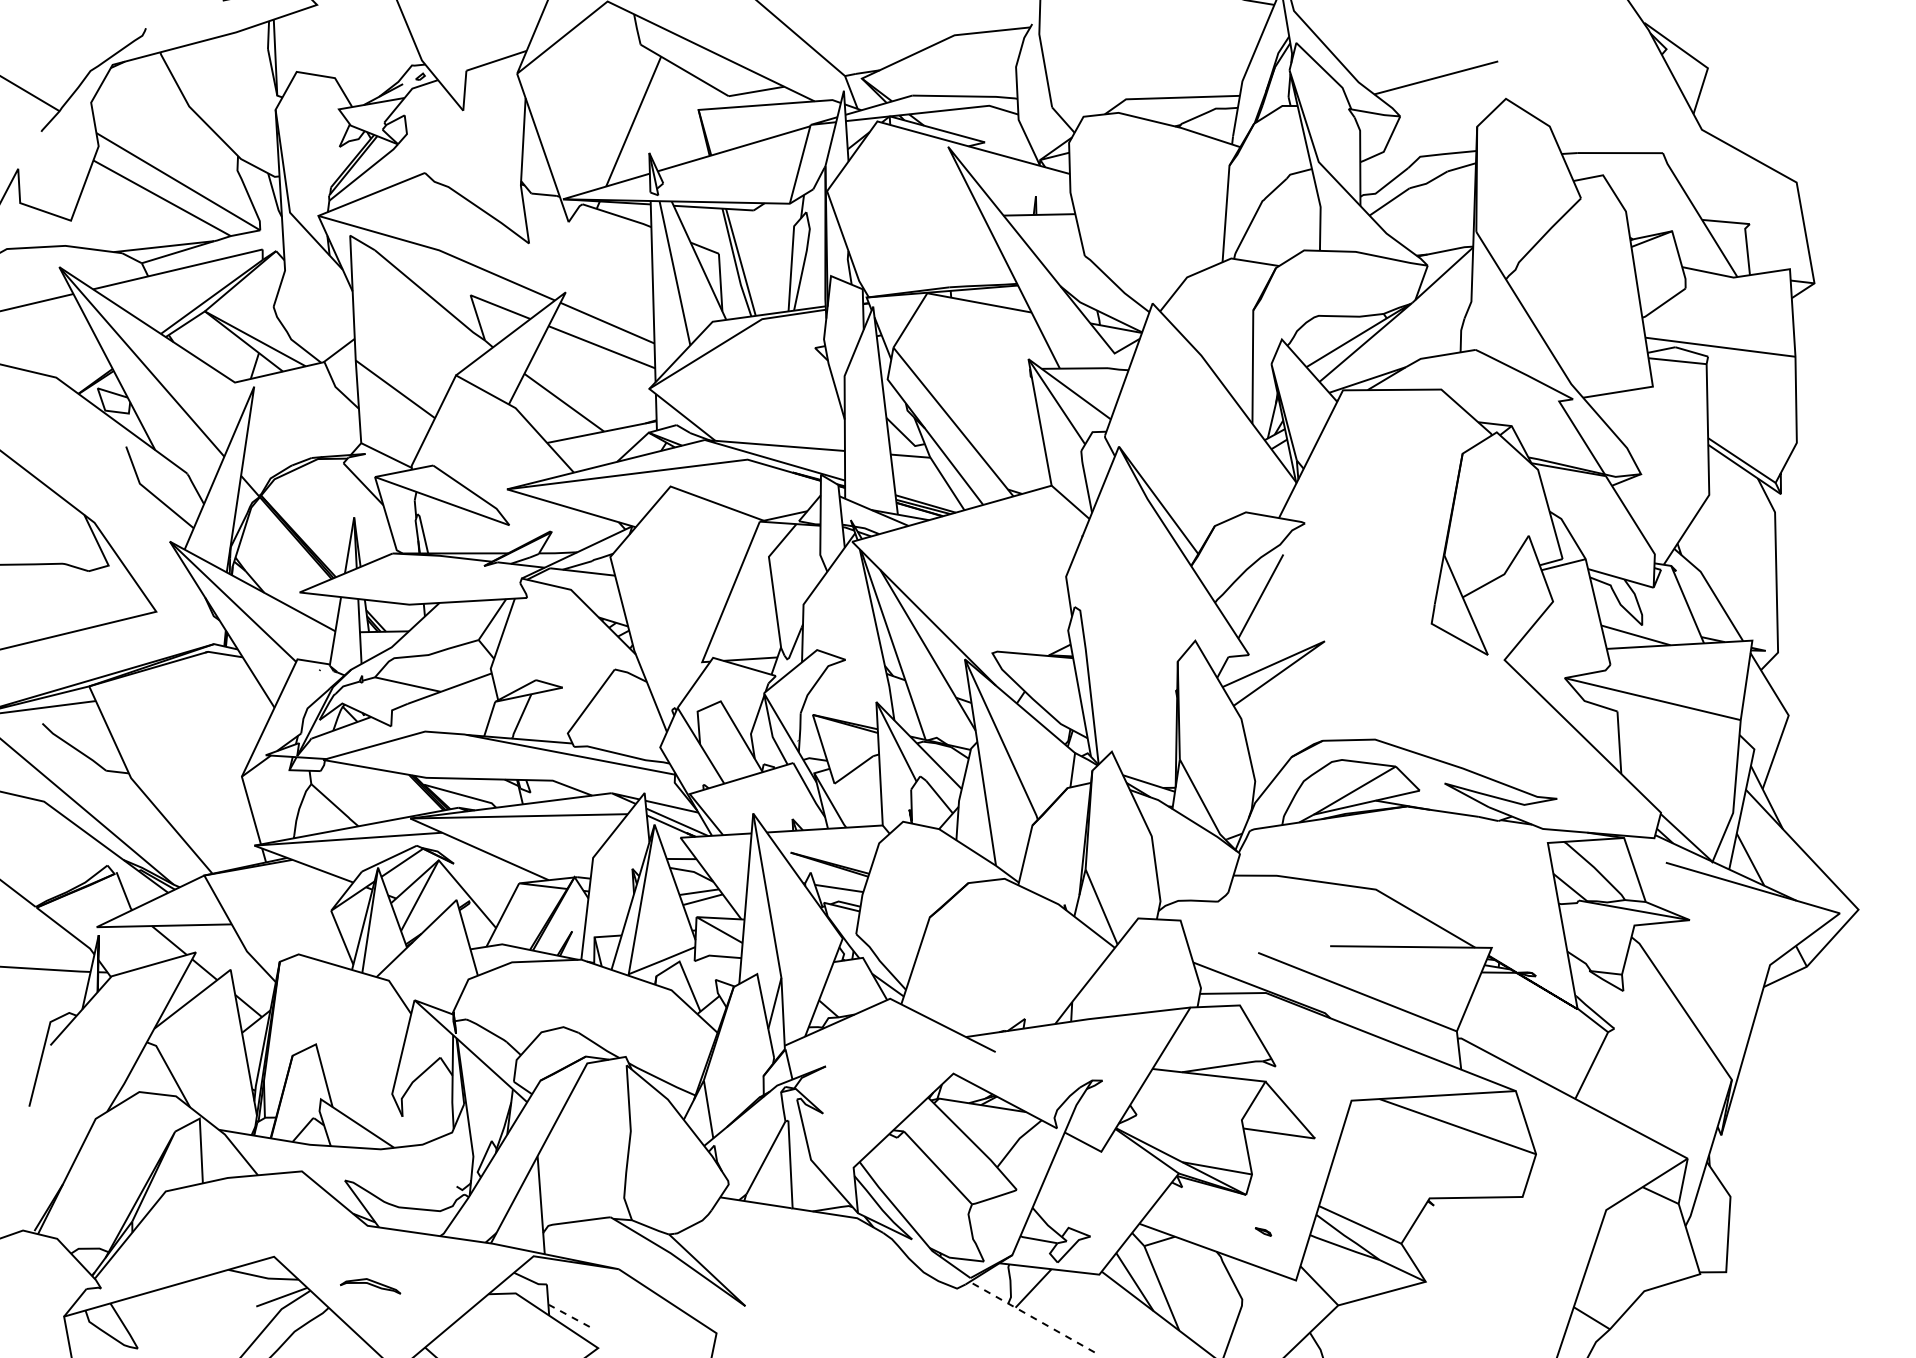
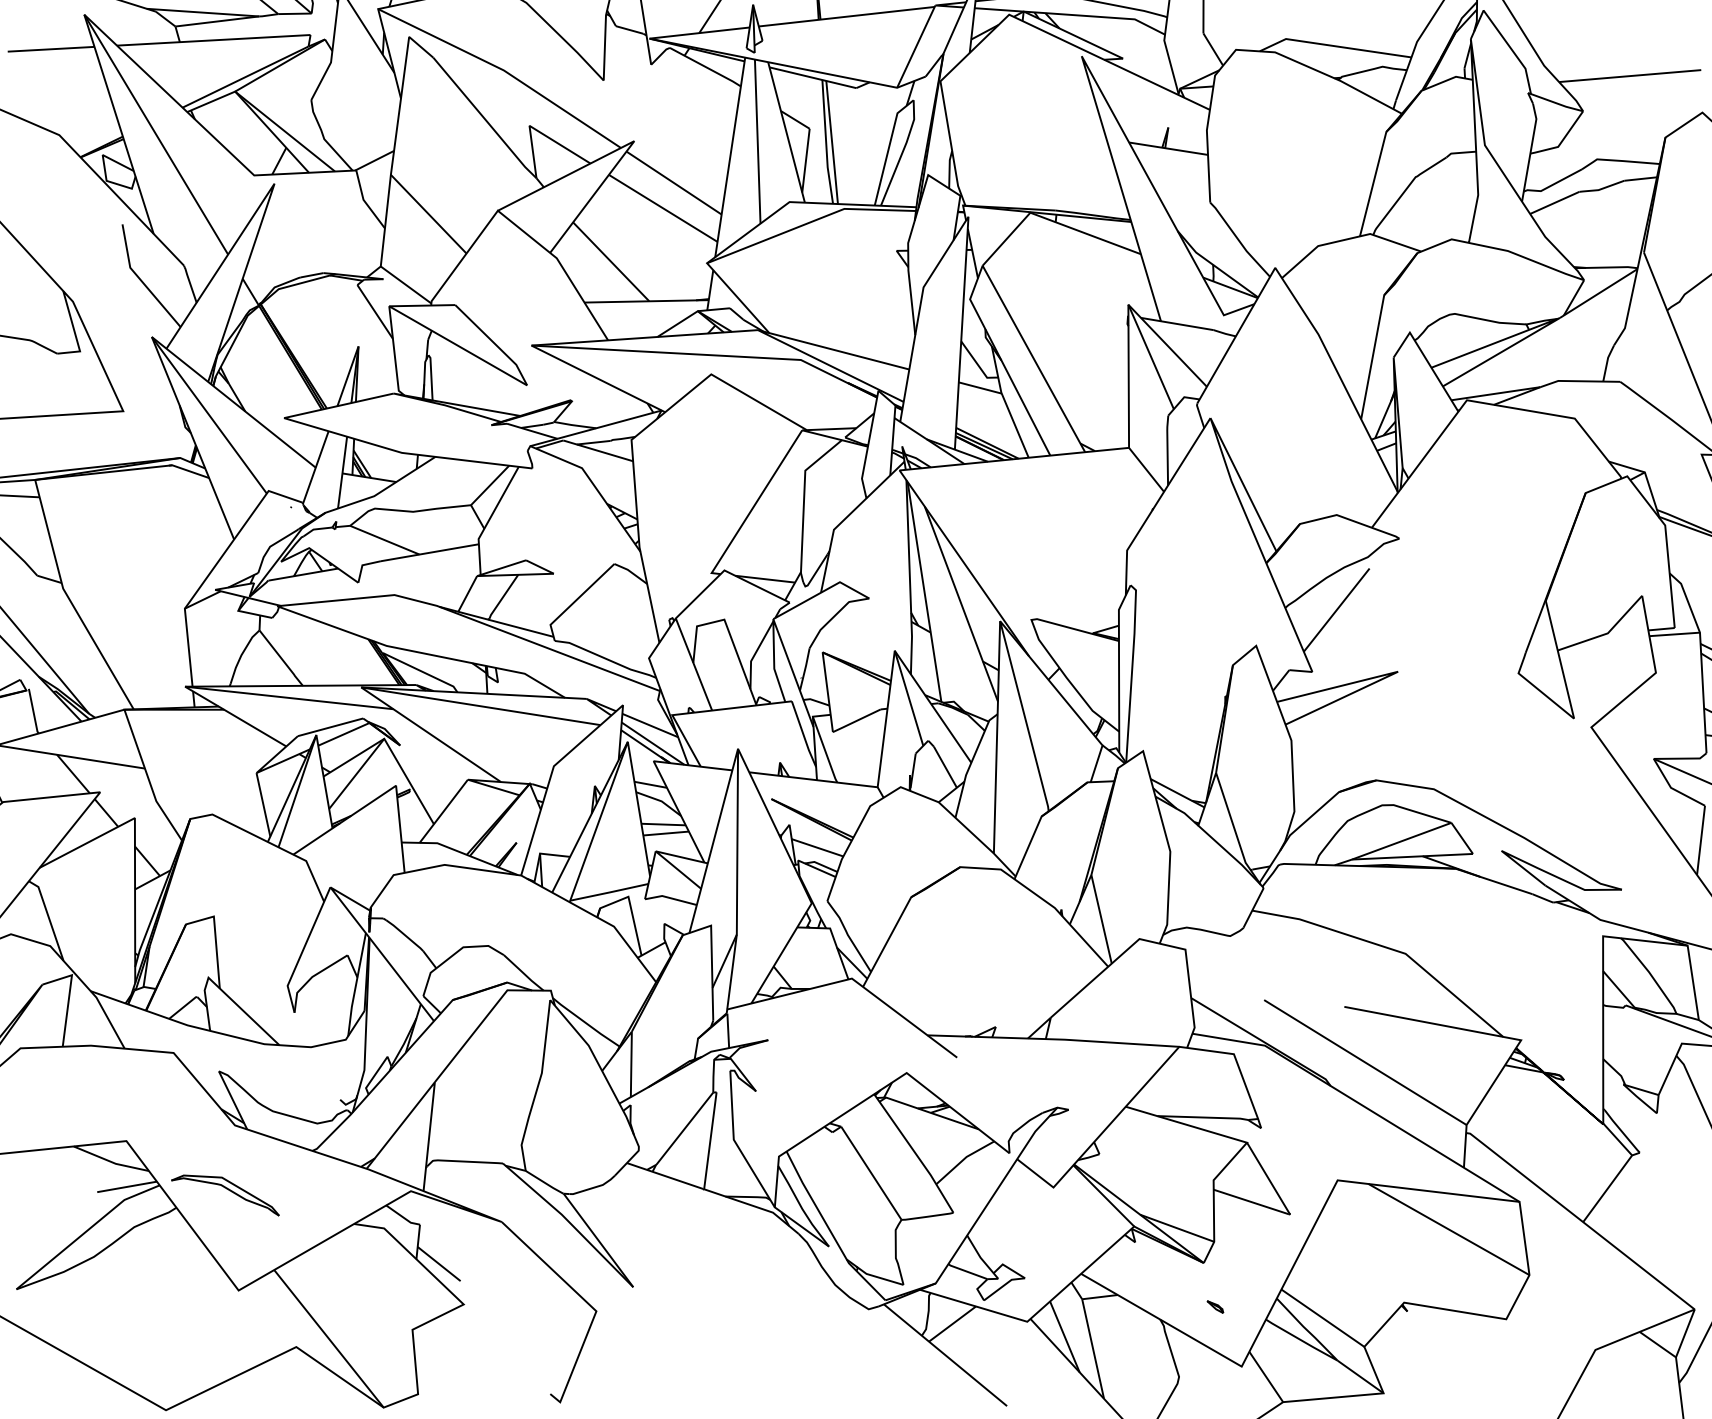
part: (370, 1286) -> (226, 1192), size x1.67
line: (569, 1316) -> (438, 1264), dashed -> solid
line: (1032, 1317) -> (945, 1355), dashed -> solid

